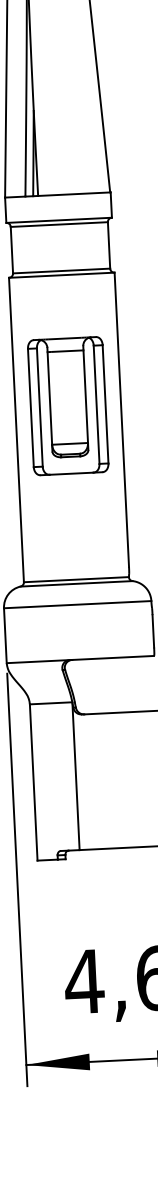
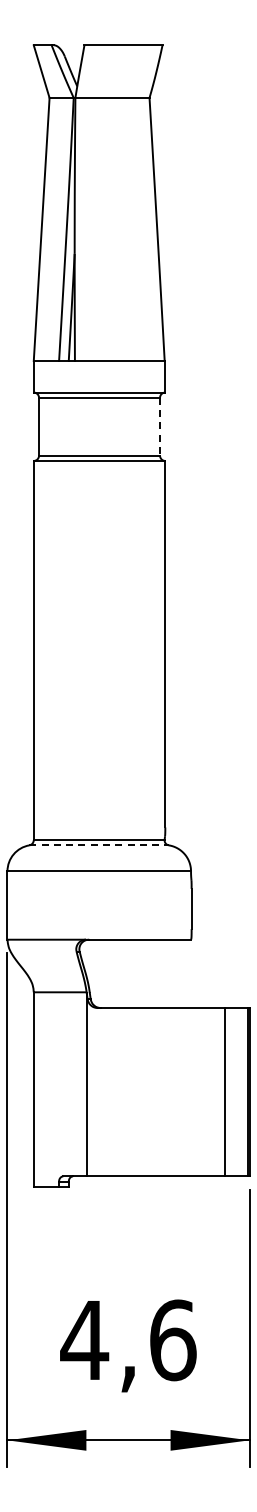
line: (109, 245) -> (160, 426), solid -> dashed
part: (68, 405) -> (99, 623), removed
line: (76, 583) -> (99, 845), solid -> dashed

